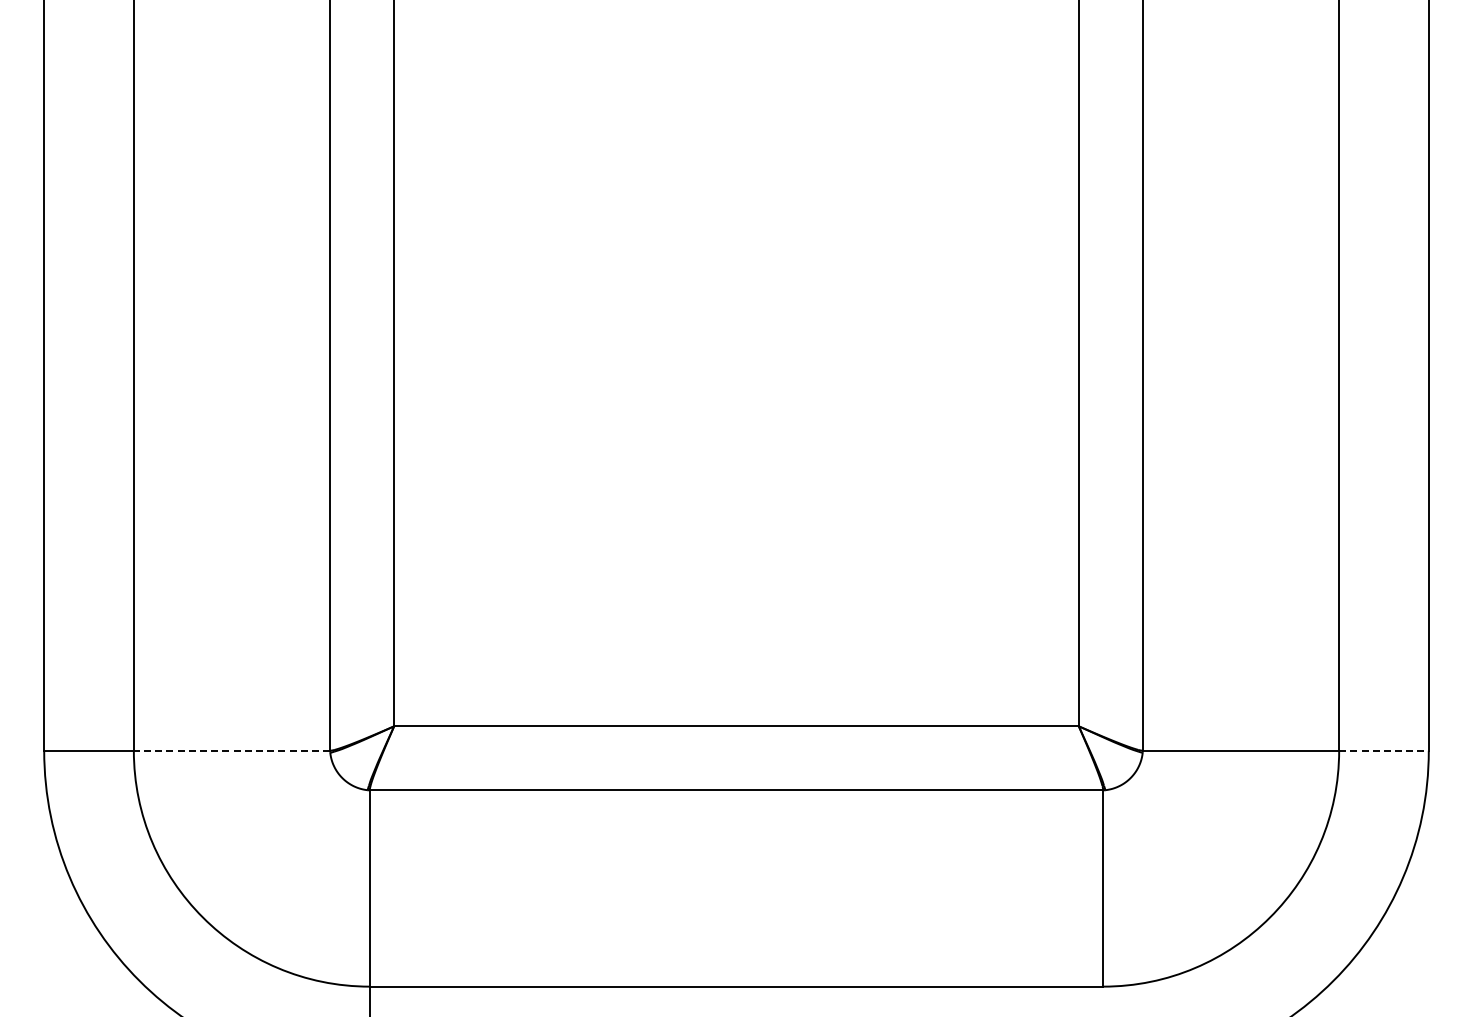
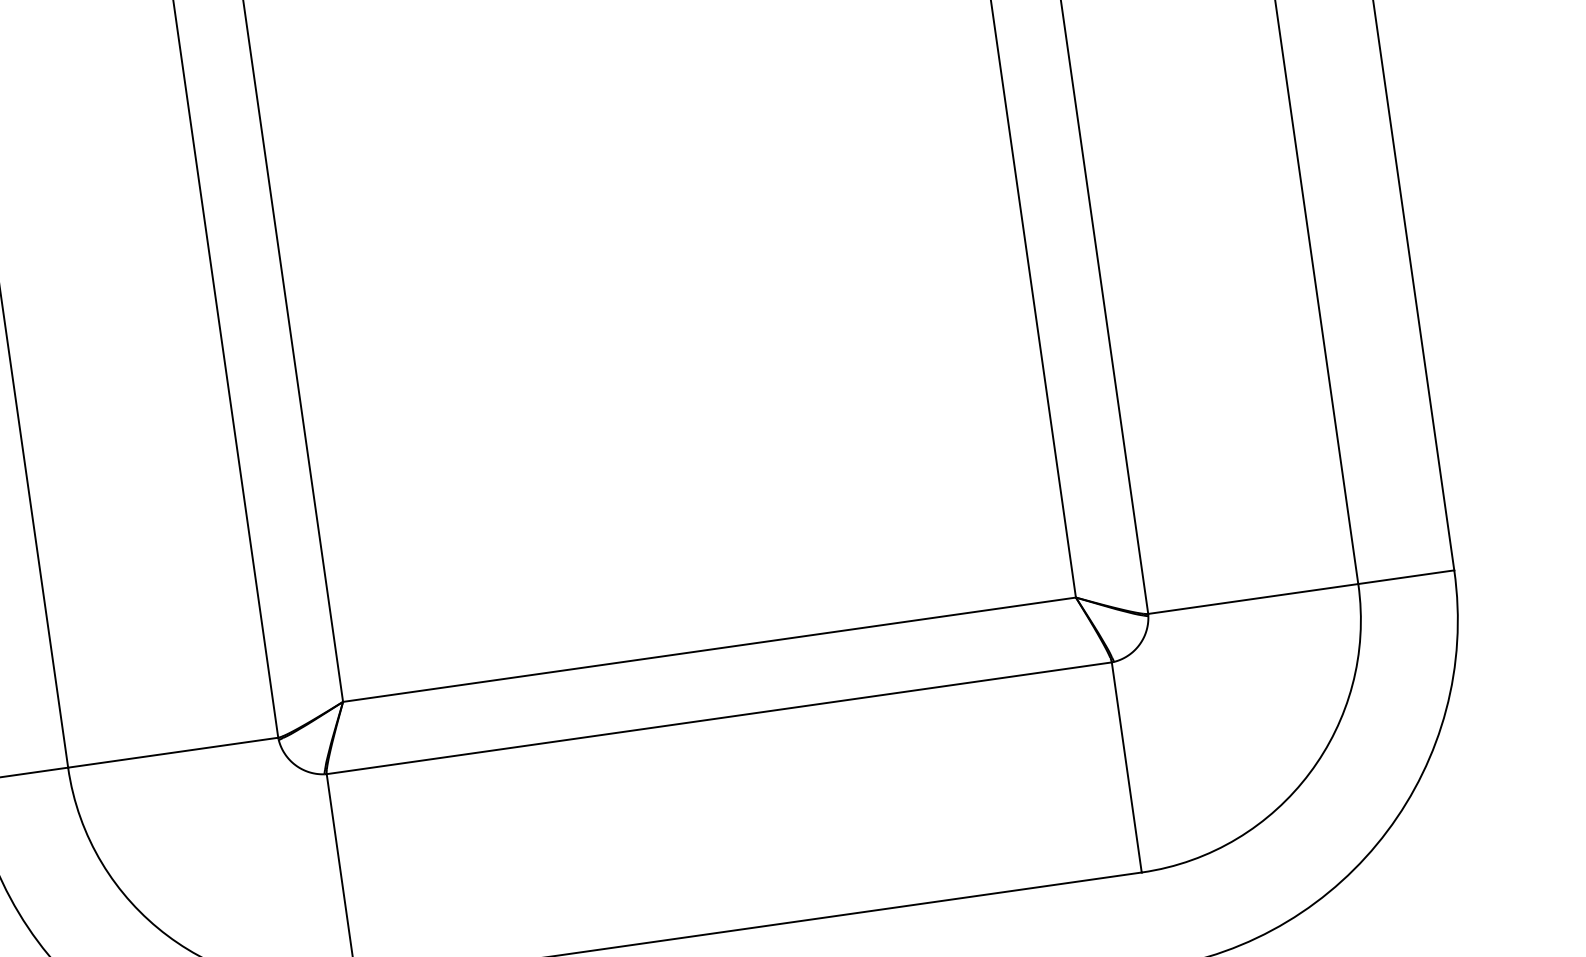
line: (231, 750) -> (172, 752), dashed -> solid
line: (1383, 750) -> (1405, 577), dashed -> solid

